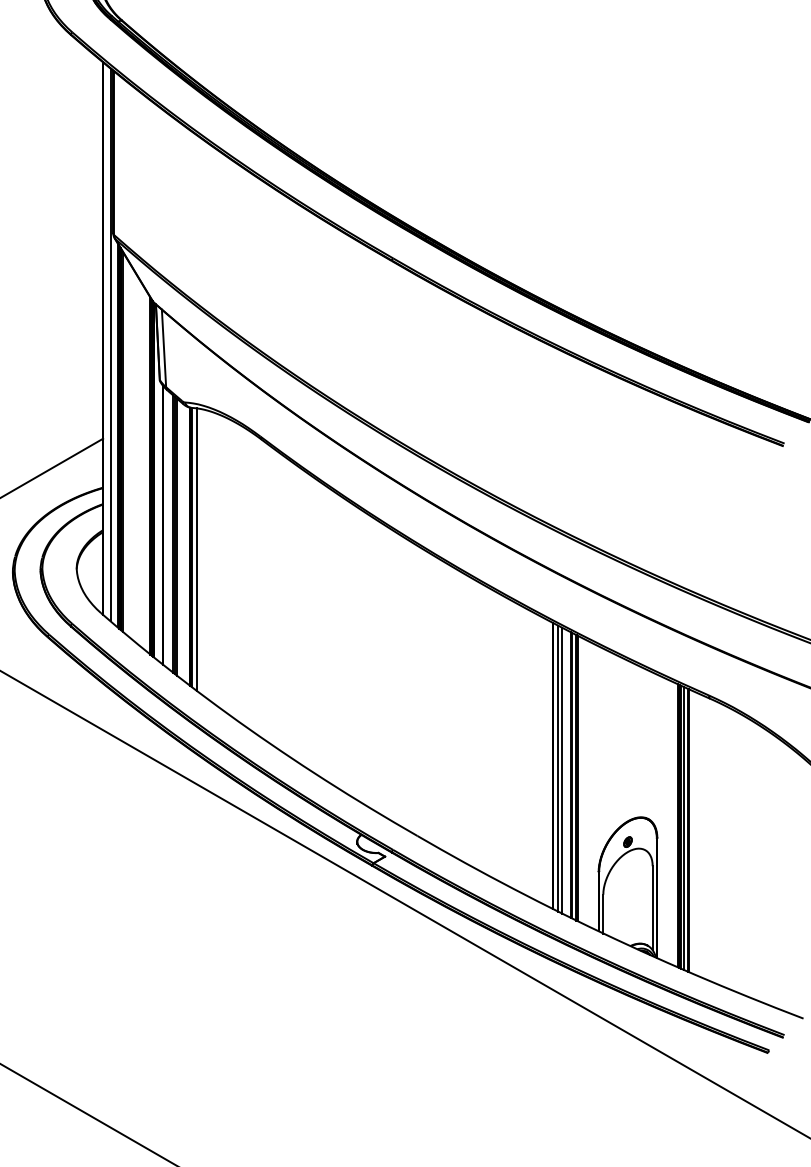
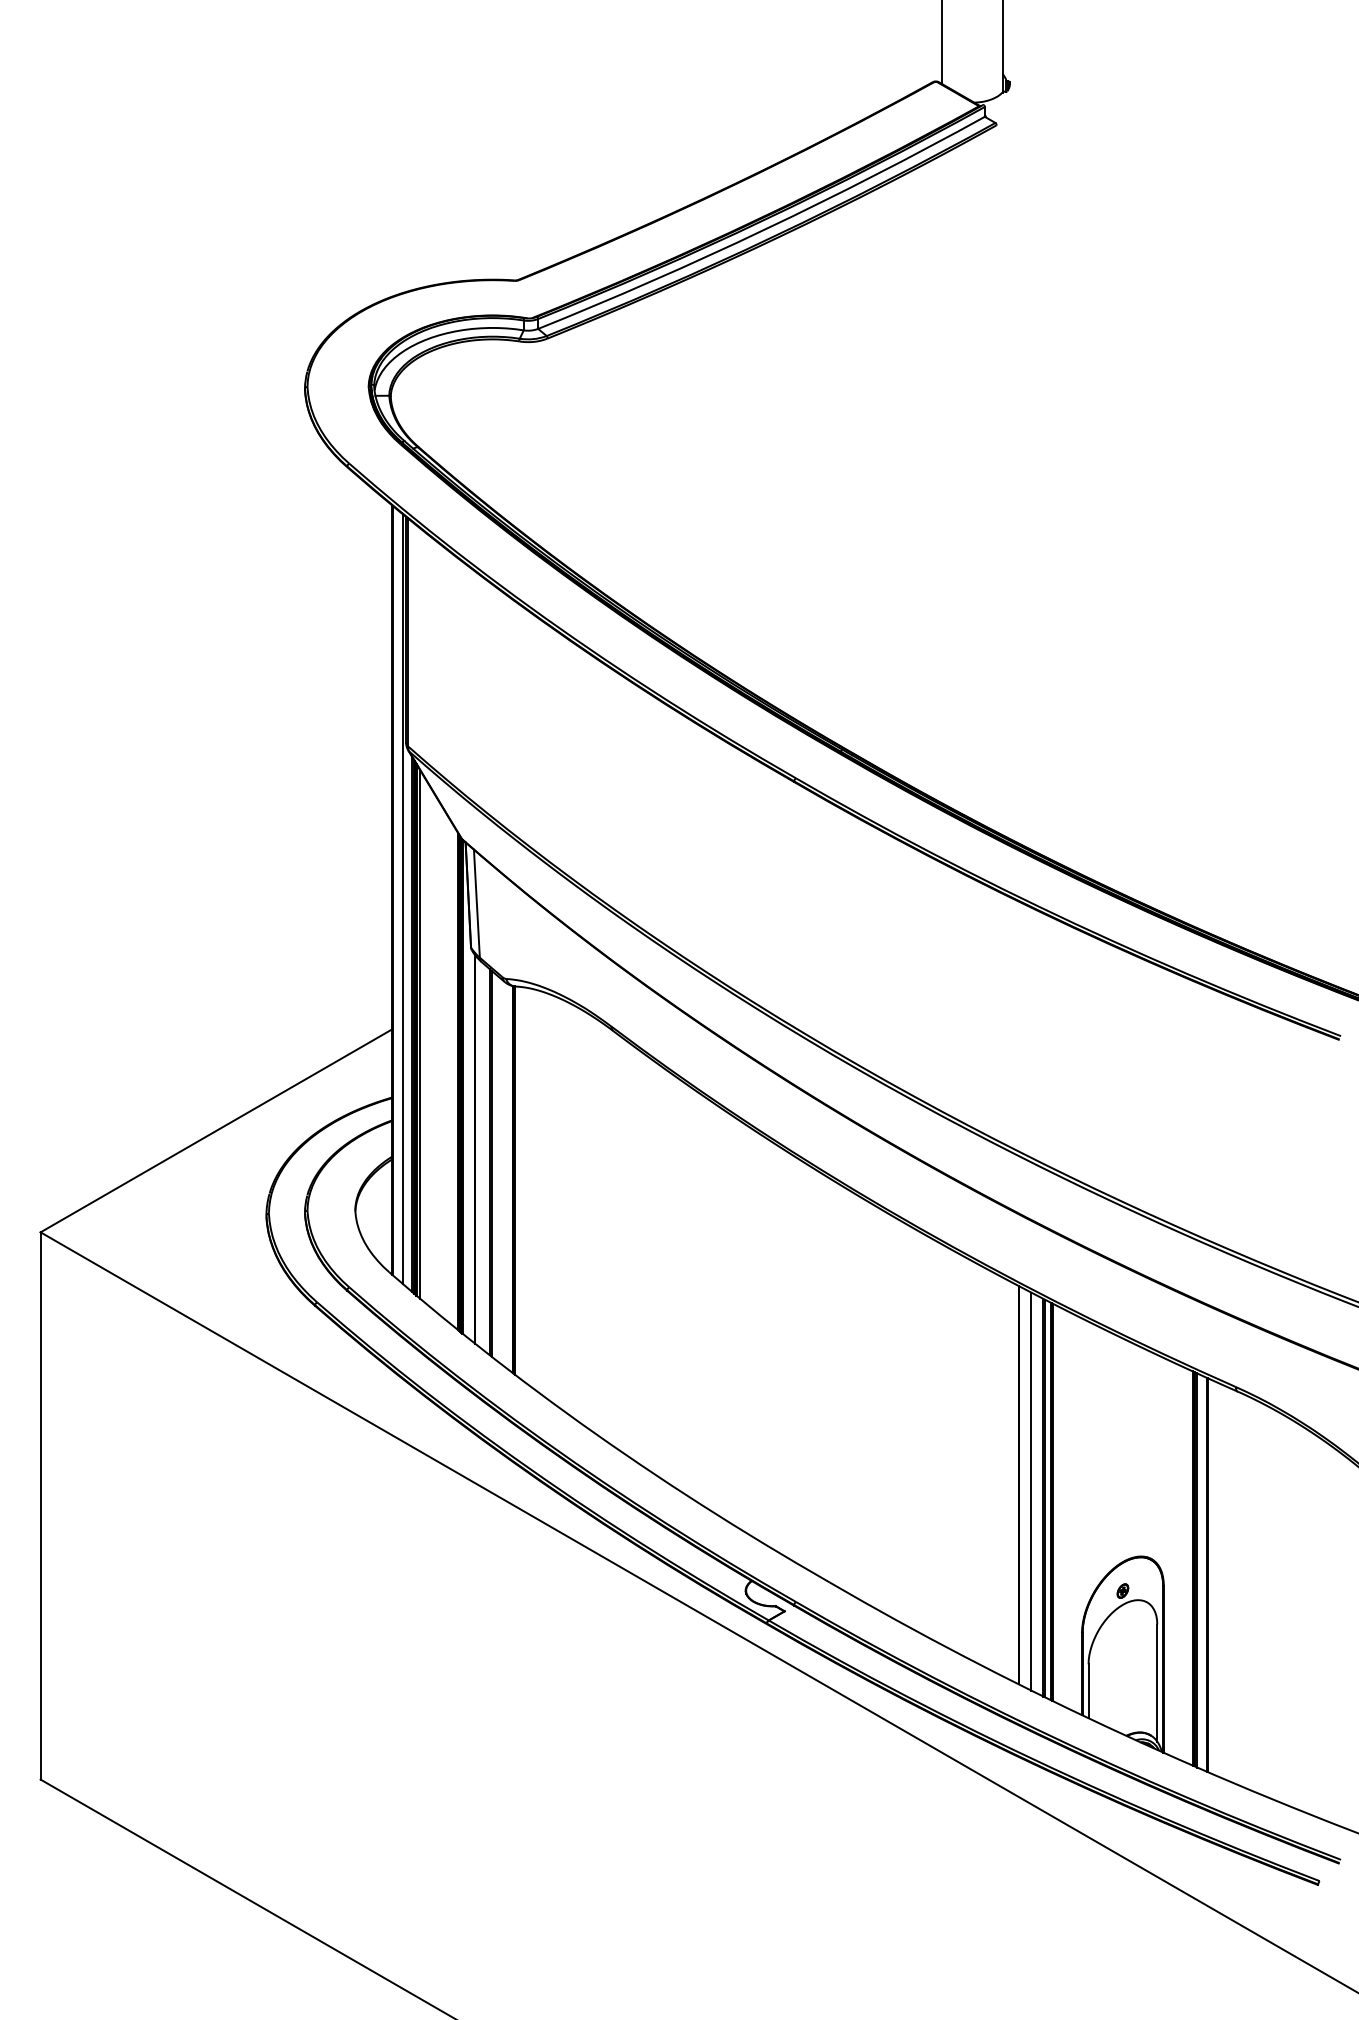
line: (177, 537) -> (495, 1166), removed
line: (196, 549) -> (522, 1183), removed
line: (558, 768) -> (1025, 1488), removed
line: (684, 828) -> (1201, 1572), removed

